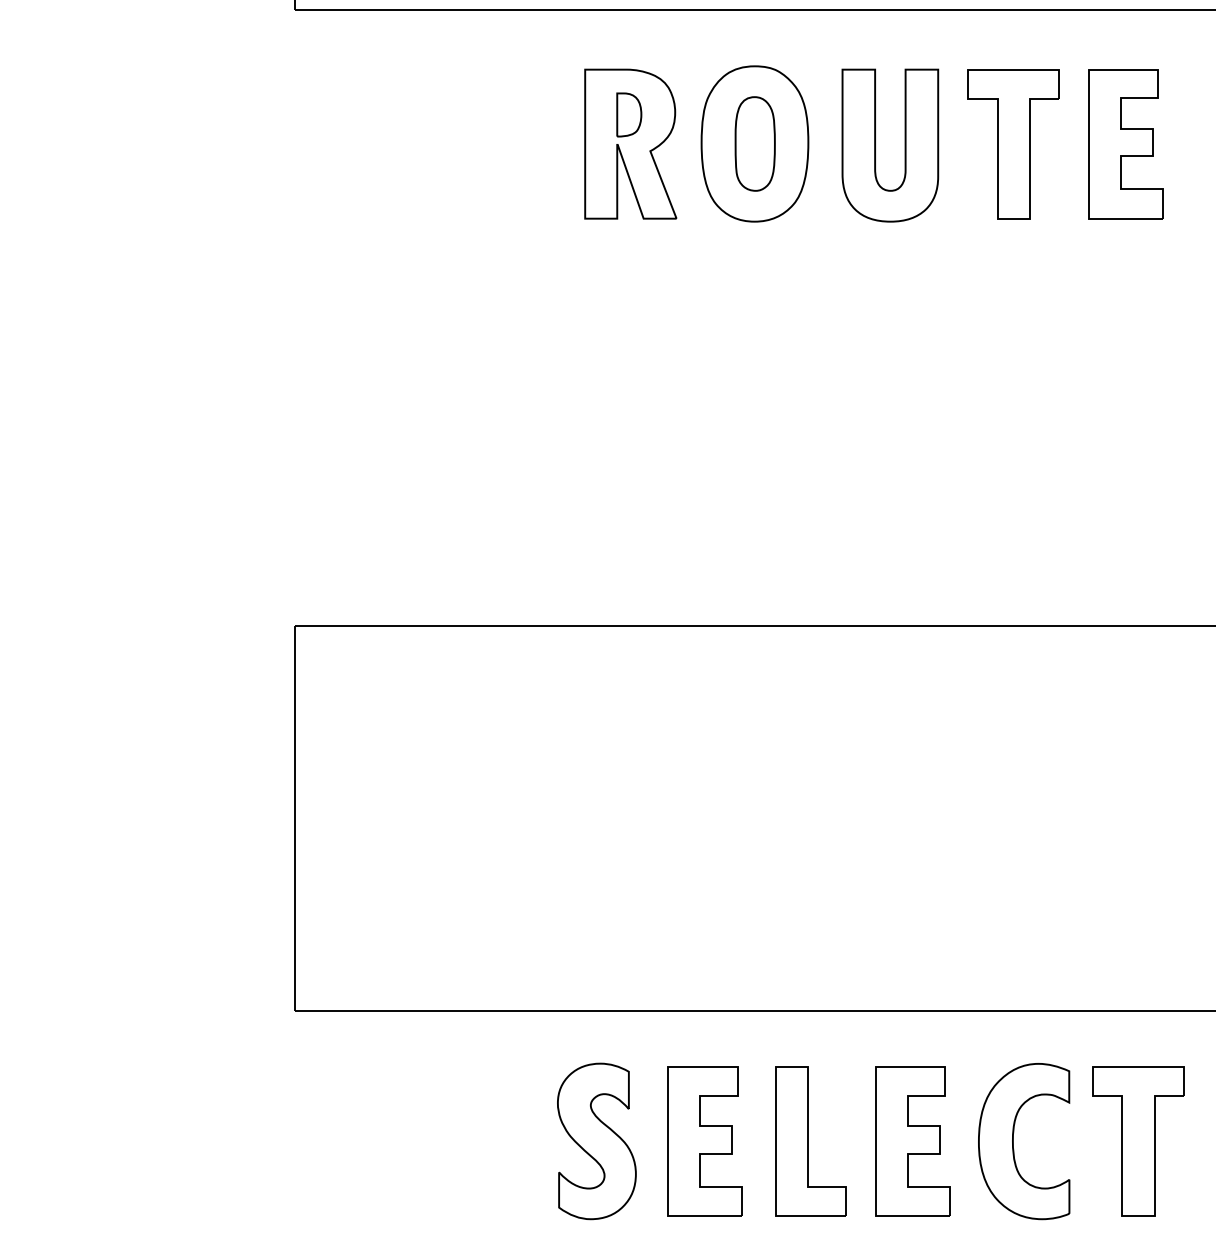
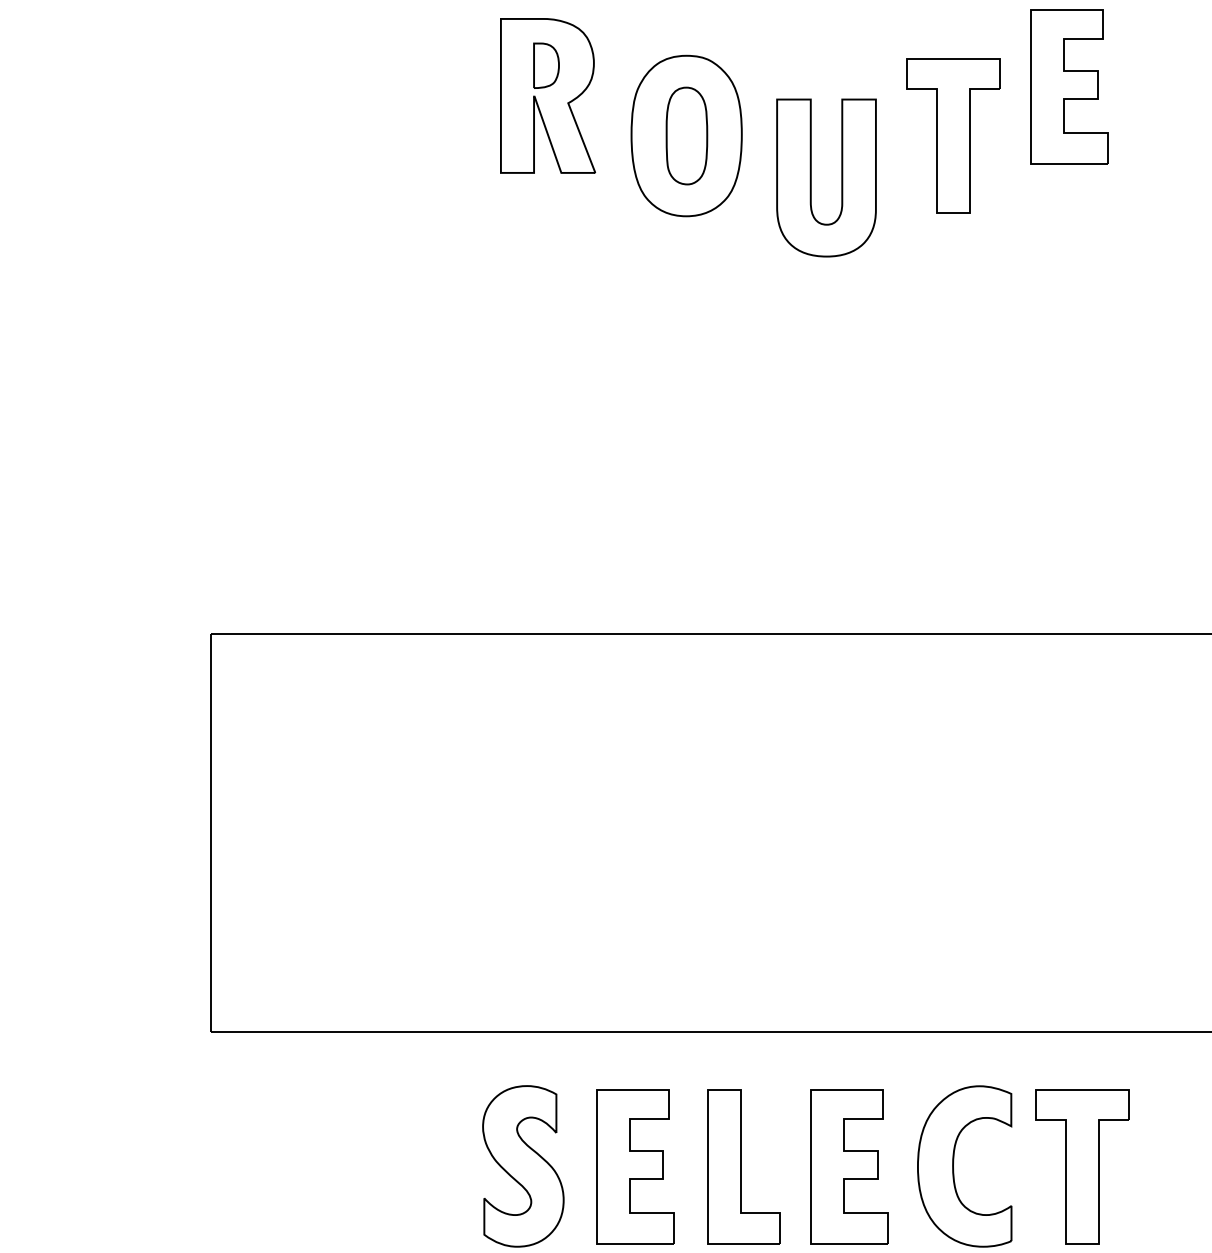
part: (630, 143) -> (547, 95), moved
part: (1125, 144) -> (1069, 86), moved
part: (904, 145) -> (841, 177), moved

